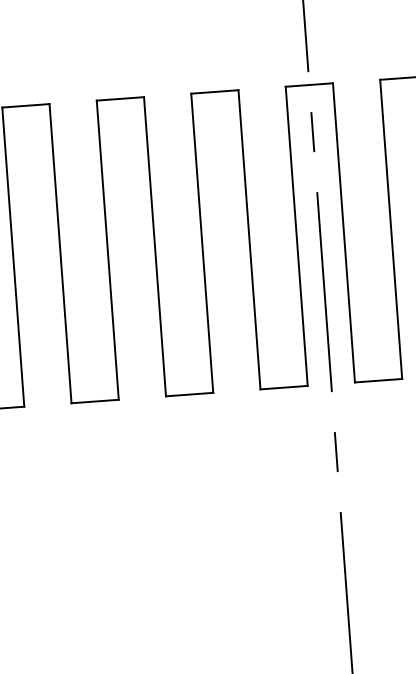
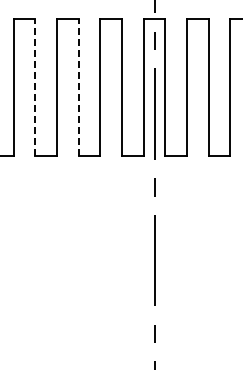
line: (154, 246) -> (78, 87), solid -> dashed
line: (60, 253) -> (35, 87), solid -> dashed

